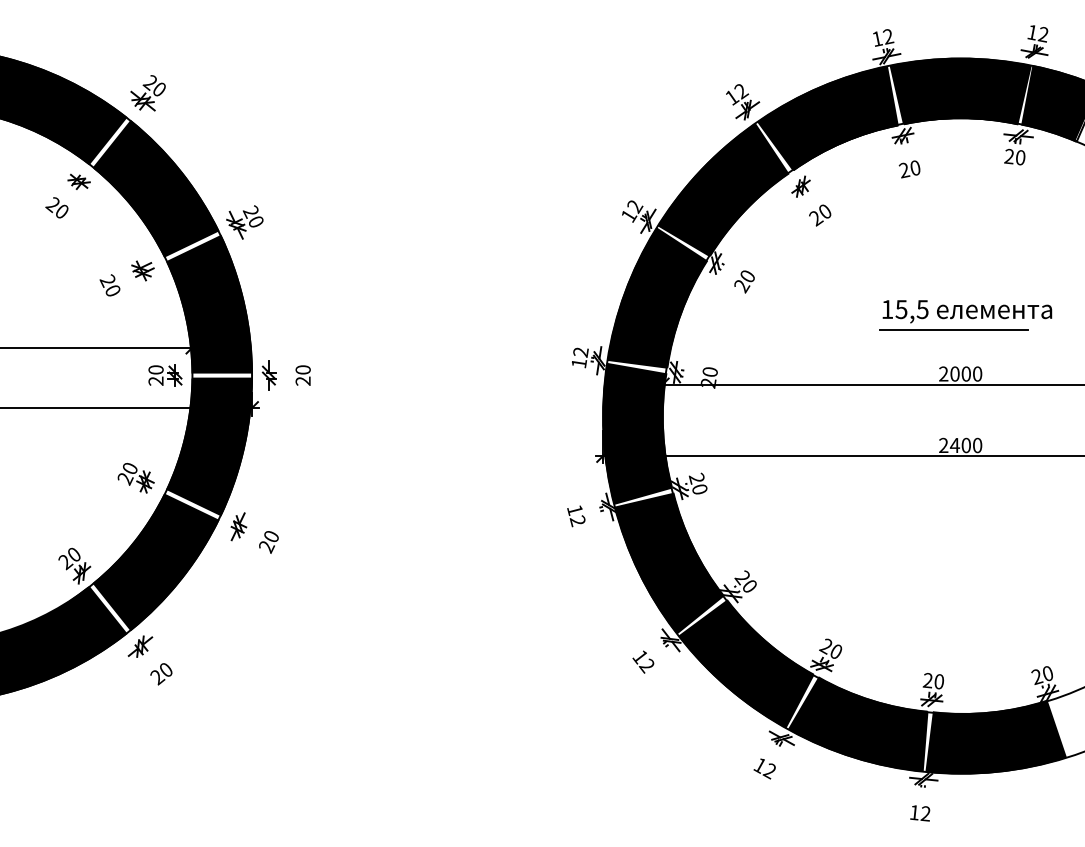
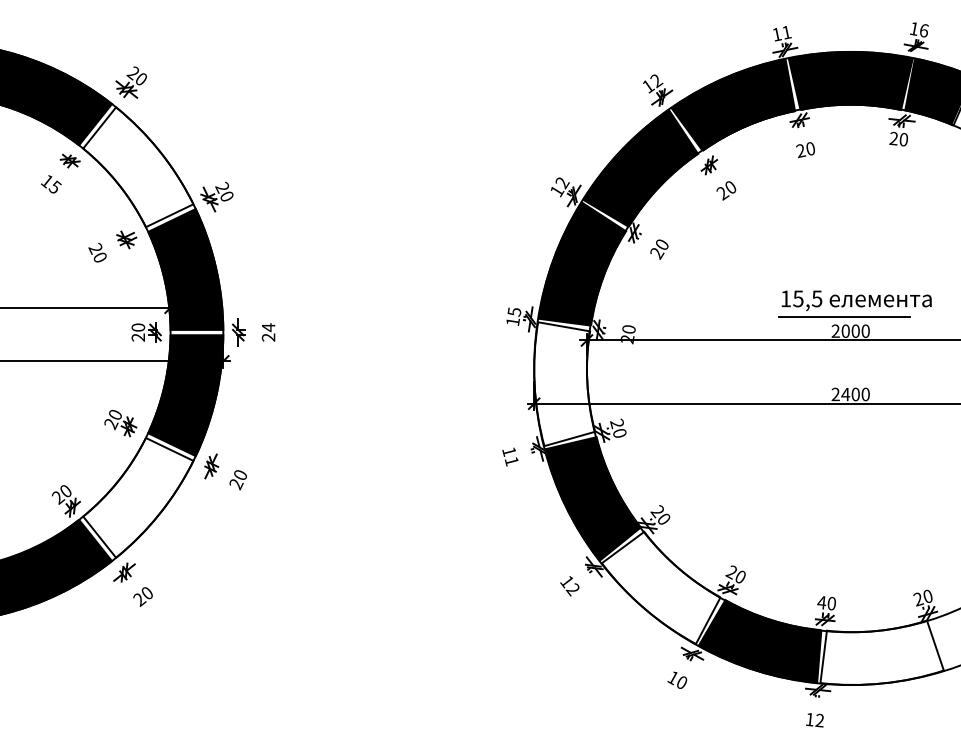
text: (1042, 34) -> (923, 30), 12 -> 16
text: (888, 36) -> (786, 32), 12 -> 11
fill: (155, 188) -> (137, 166), removed
text: (57, 207) -> (51, 183), 20 -> 15
part: (965, 315) -> (855, 304), moved
text: (580, 352) -> (514, 312), 12 -> 15
text: (302, 370) -> (268, 328), 20 -> 24
fill: (637, 433) -> (564, 383), removed
text: (577, 521) -> (511, 461), 12 -> 11
fill: (155, 561) -> (137, 497), removed
fill: (746, 663) -> (661, 587), removed
text: (927, 680) -> (821, 602), 20 -> 40
fill: (995, 736) -> (881, 652), removed
text: (768, 771) -> (680, 683), 12 -> 10

